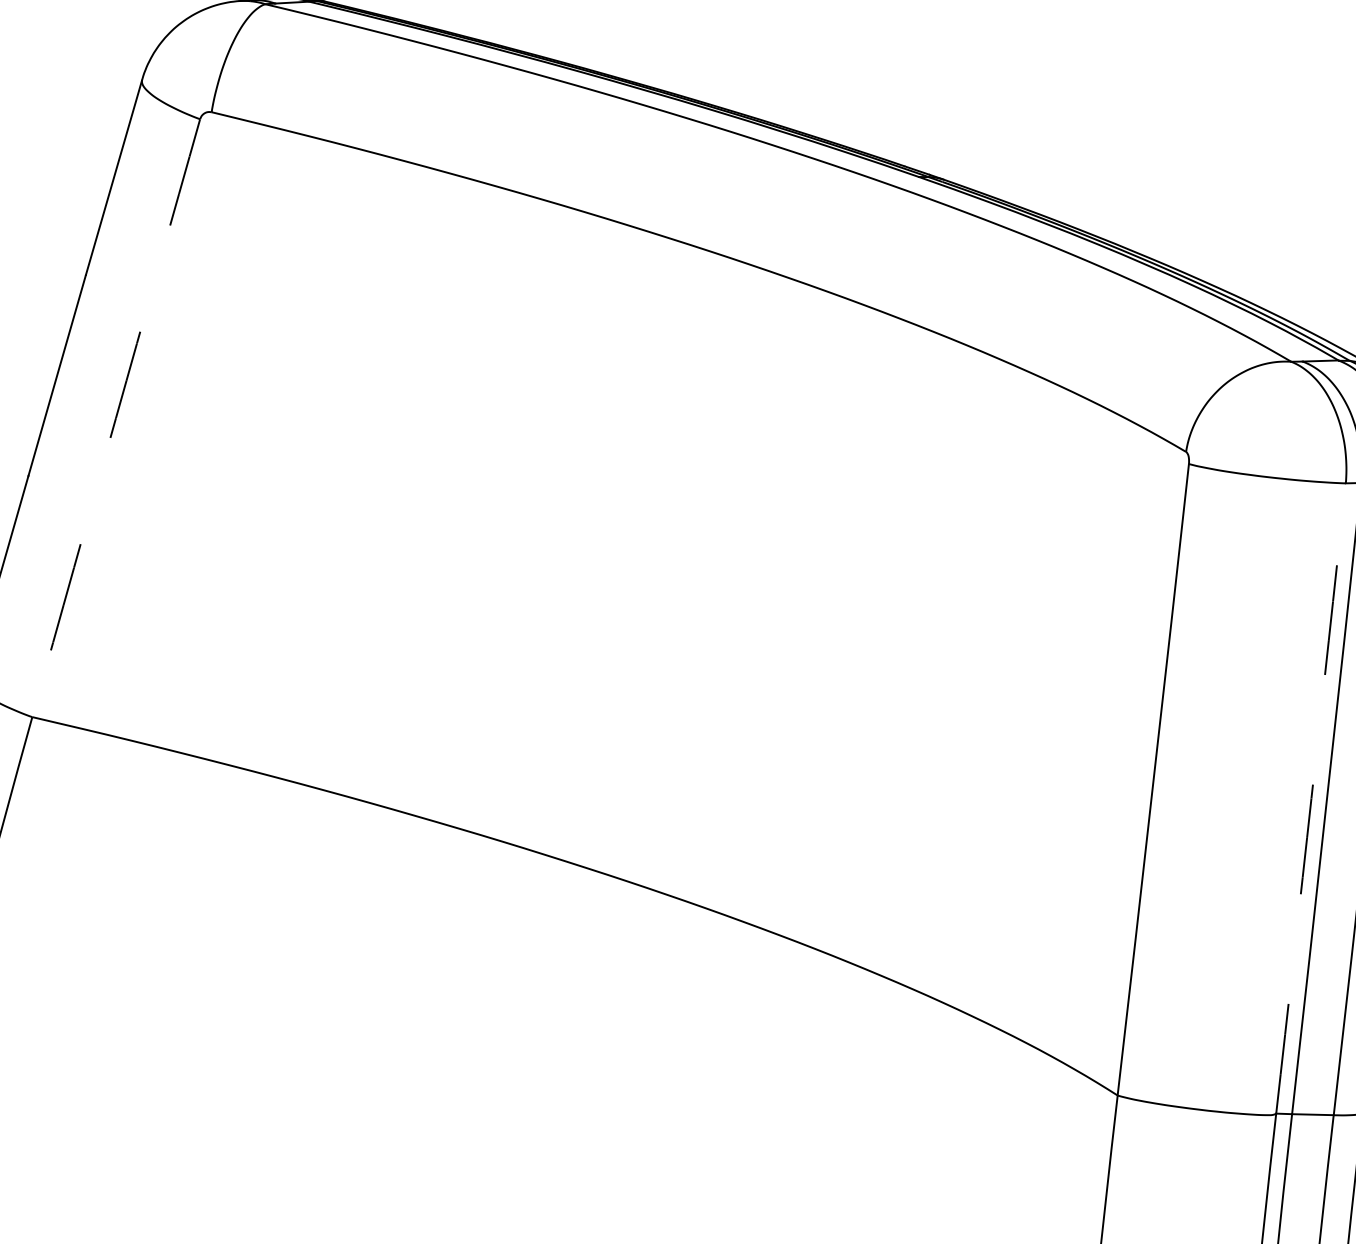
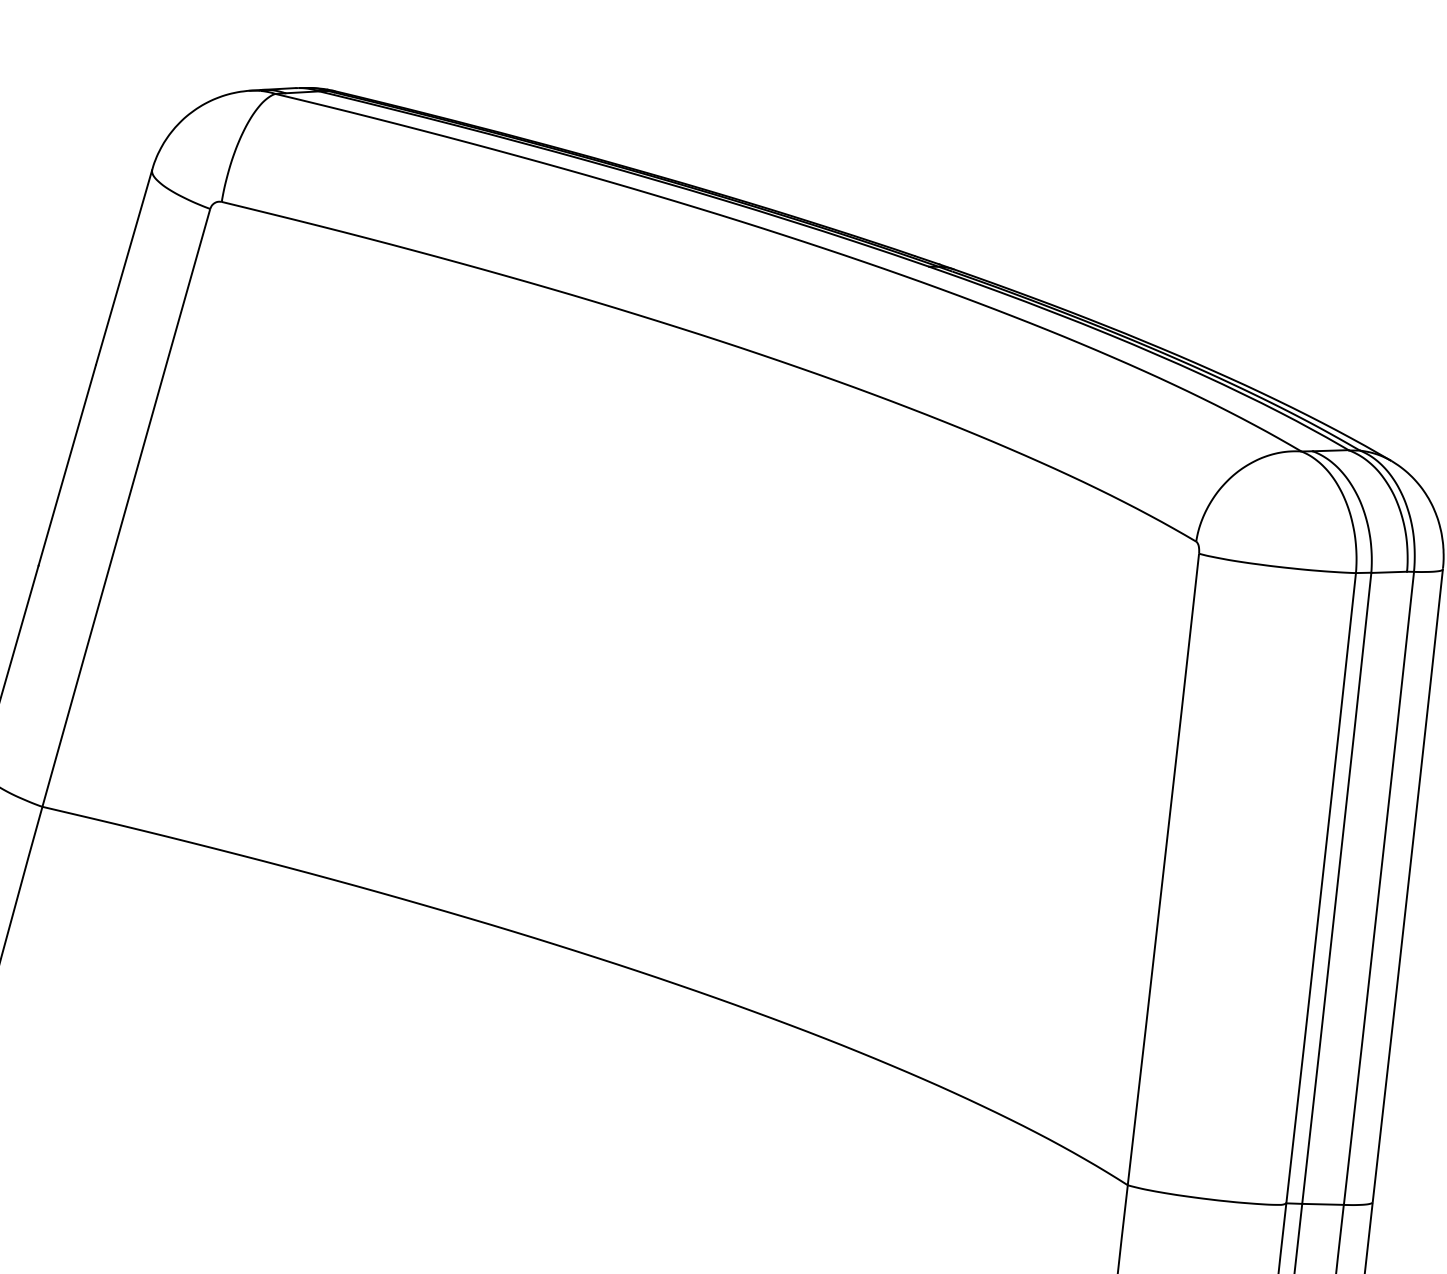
arc: (116, 417) -> (126, 507), dashed -> solid
arc: (1311, 798) -> (1321, 888), dashed -> solid

